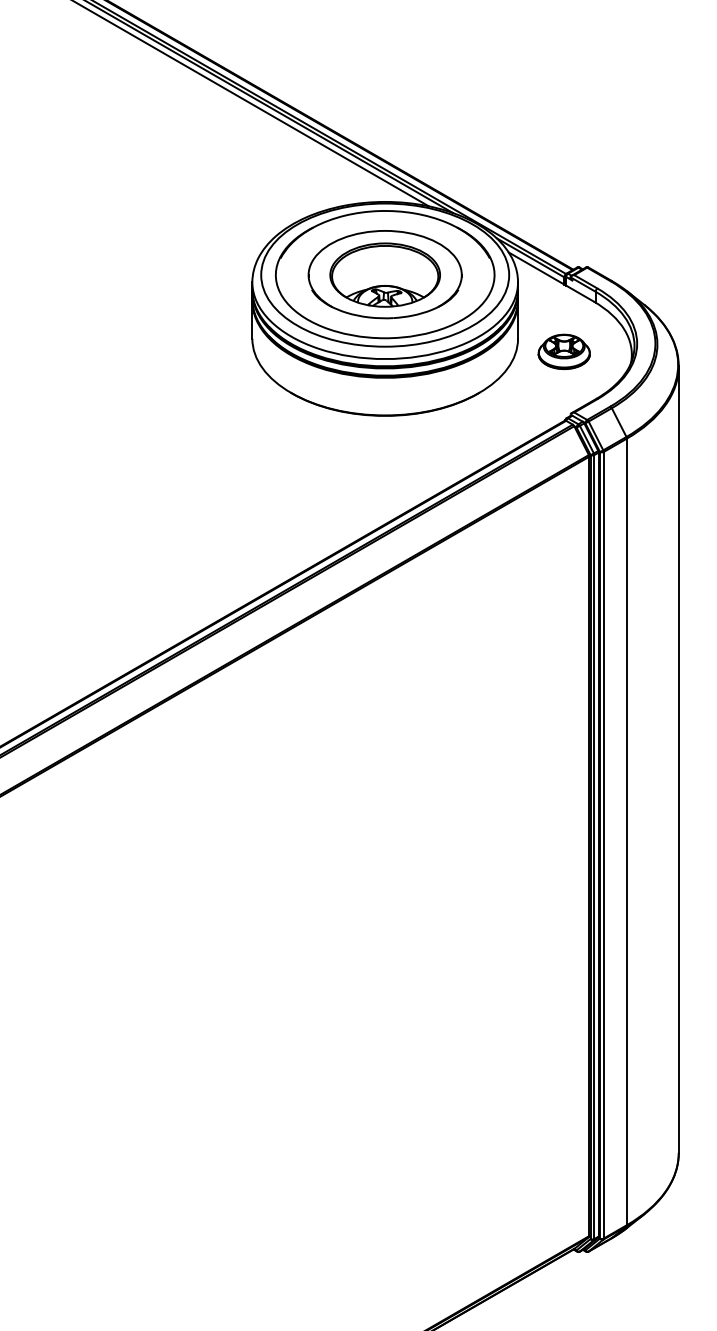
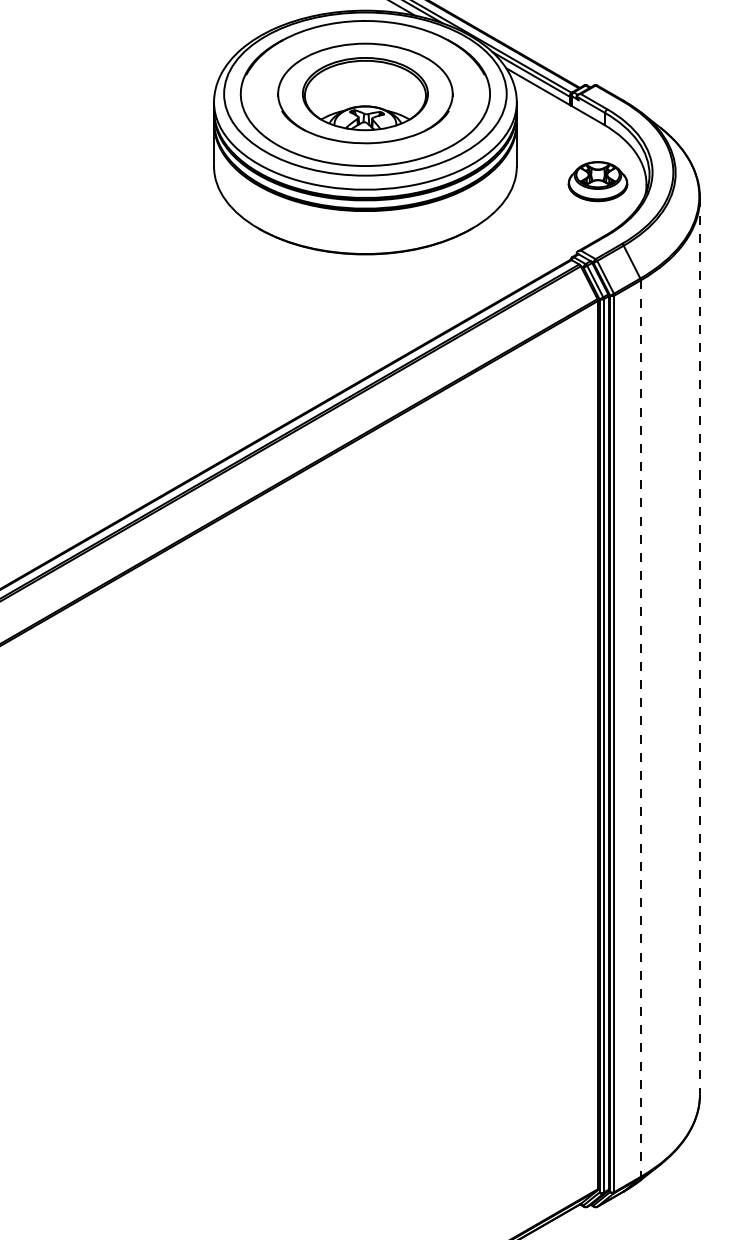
part: (563, 351) -> (597, 181), moved
line: (678, 760) -> (699, 647), solid -> dashed
line: (626, 832) -> (640, 729), solid -> dashed

